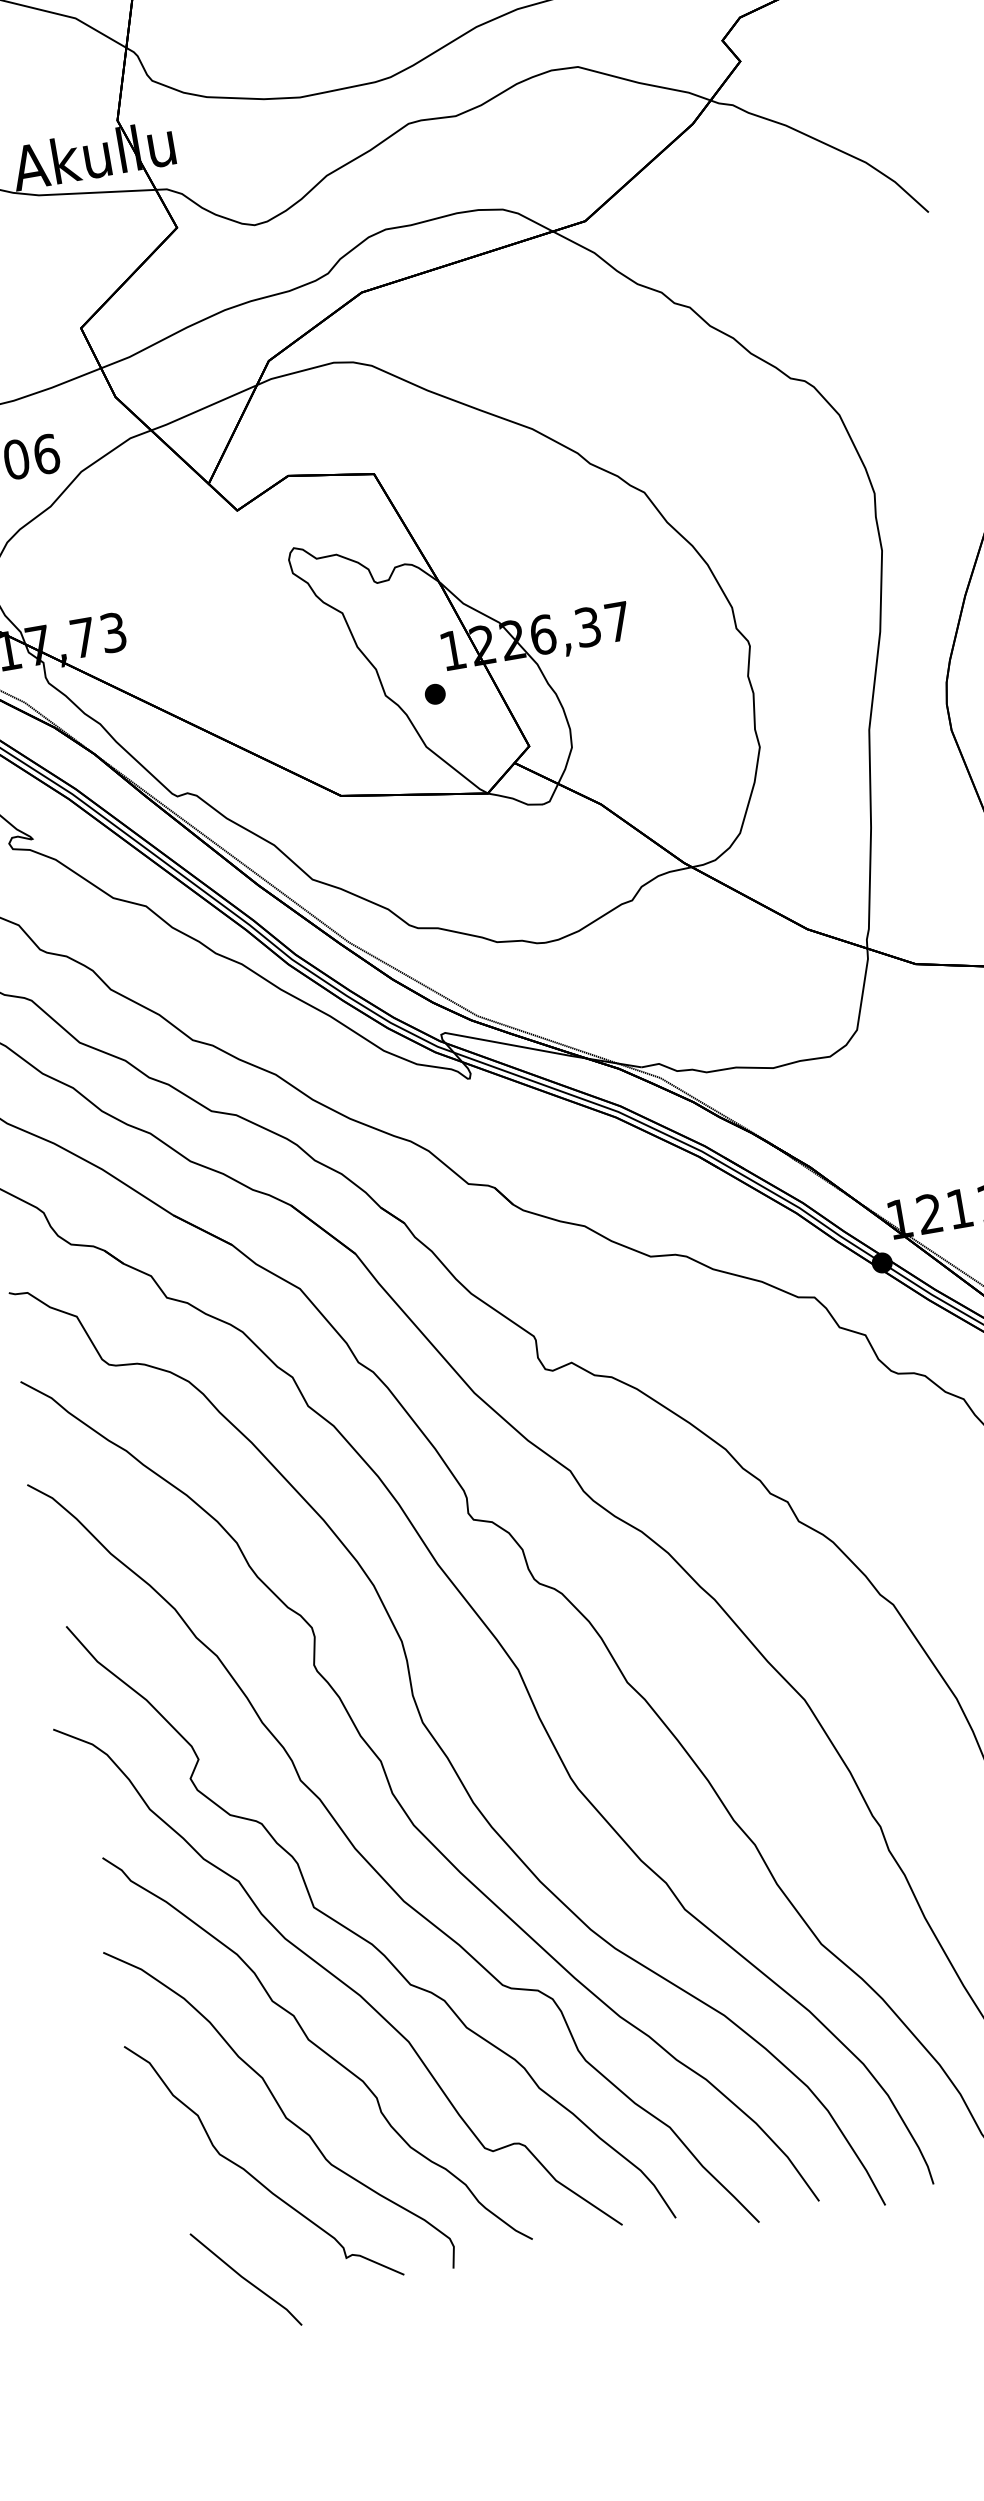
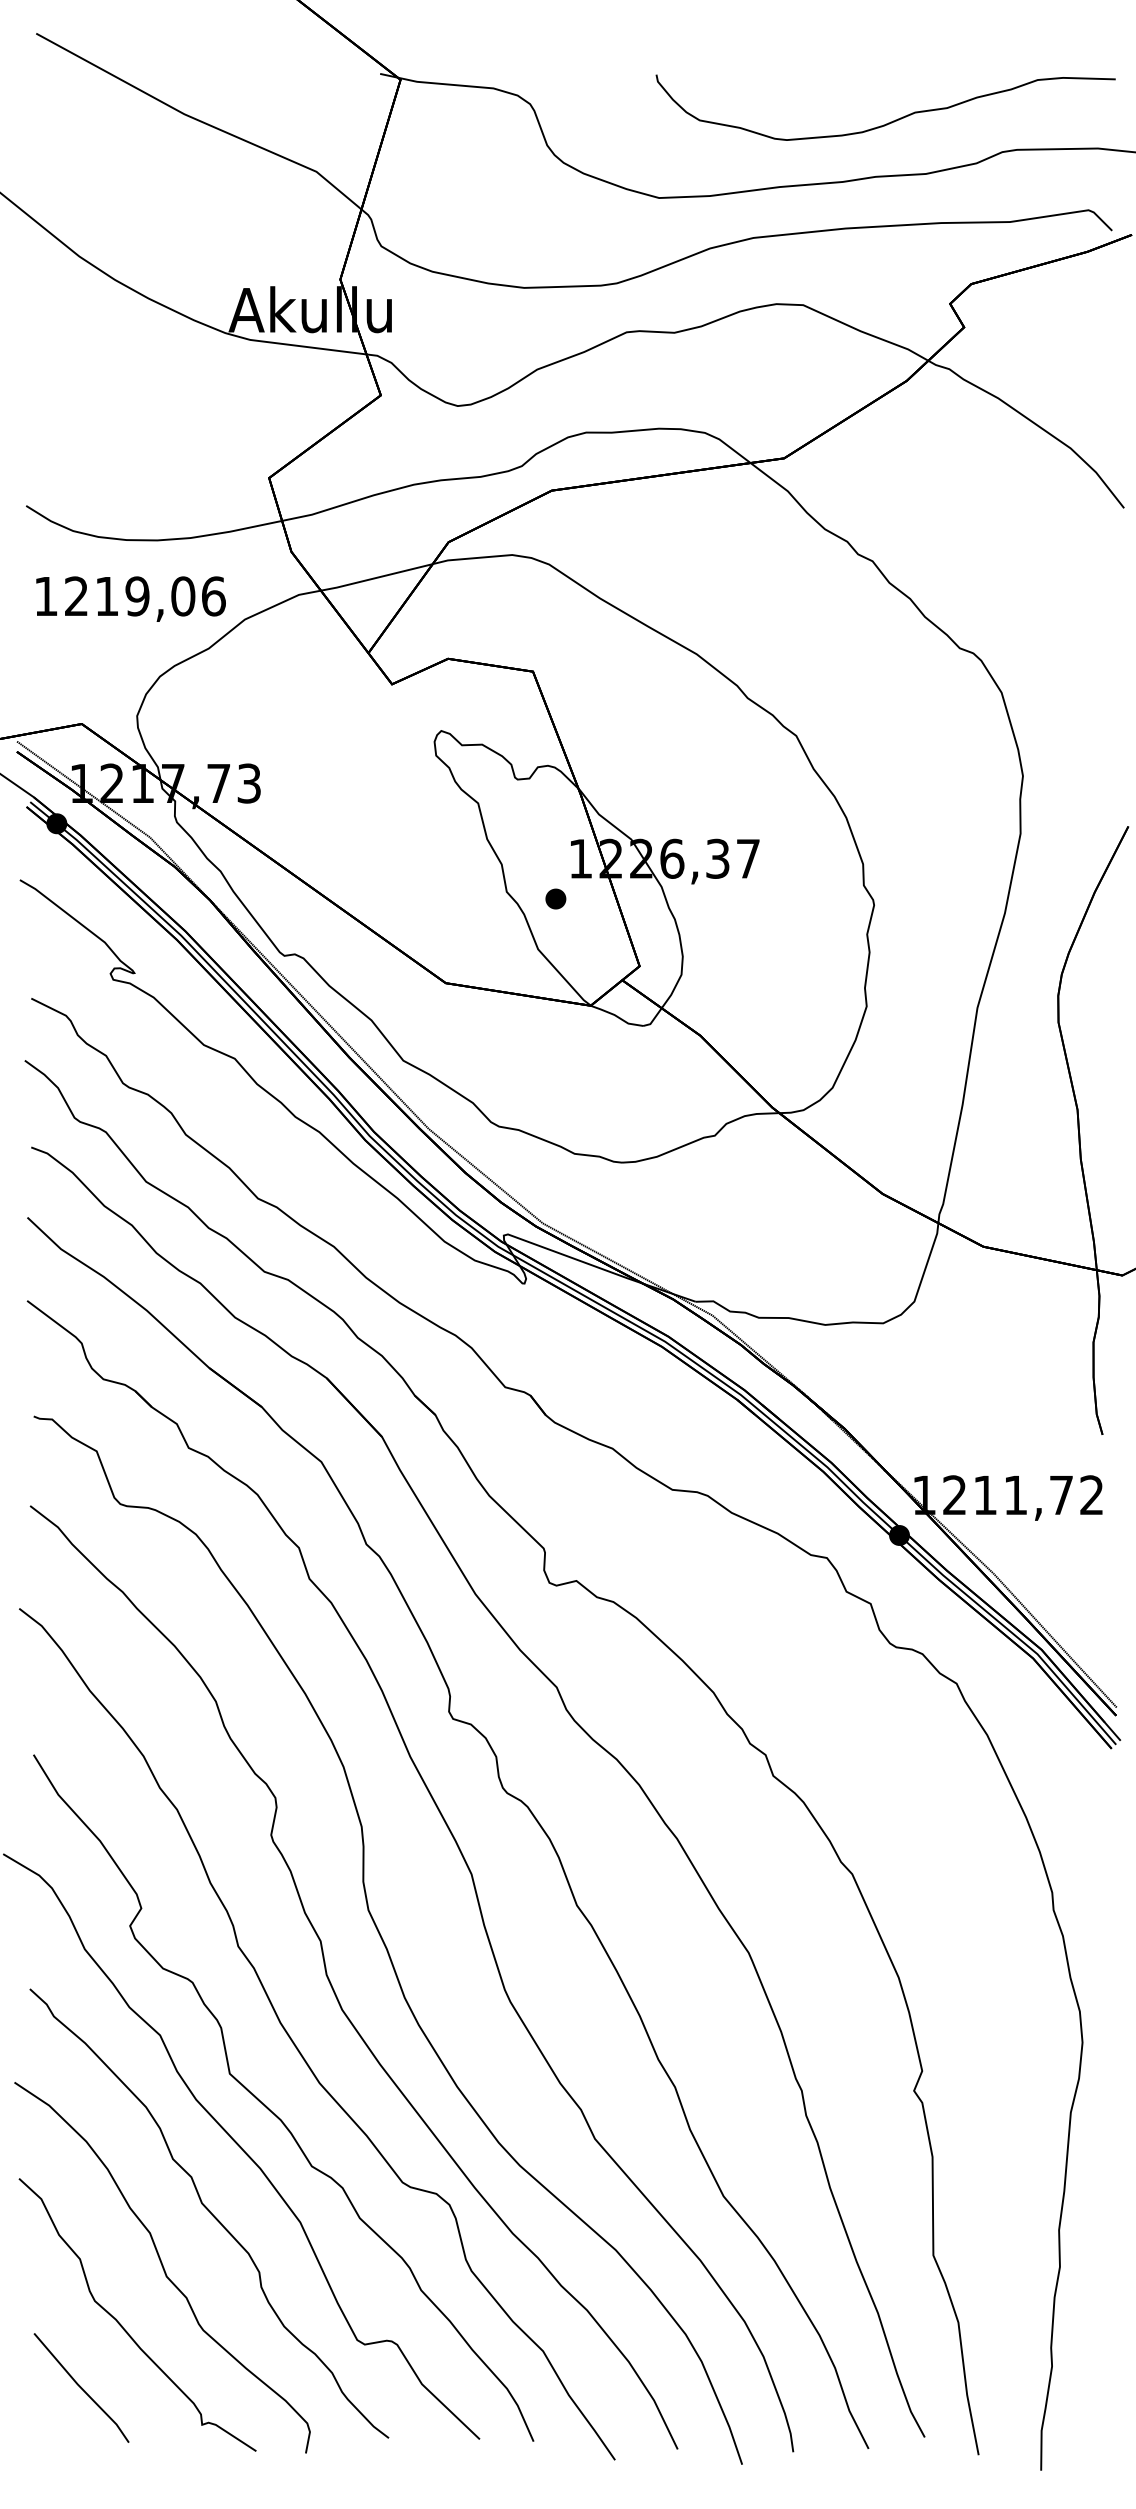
part: (245, 2279) -> (81, 2387), moved

